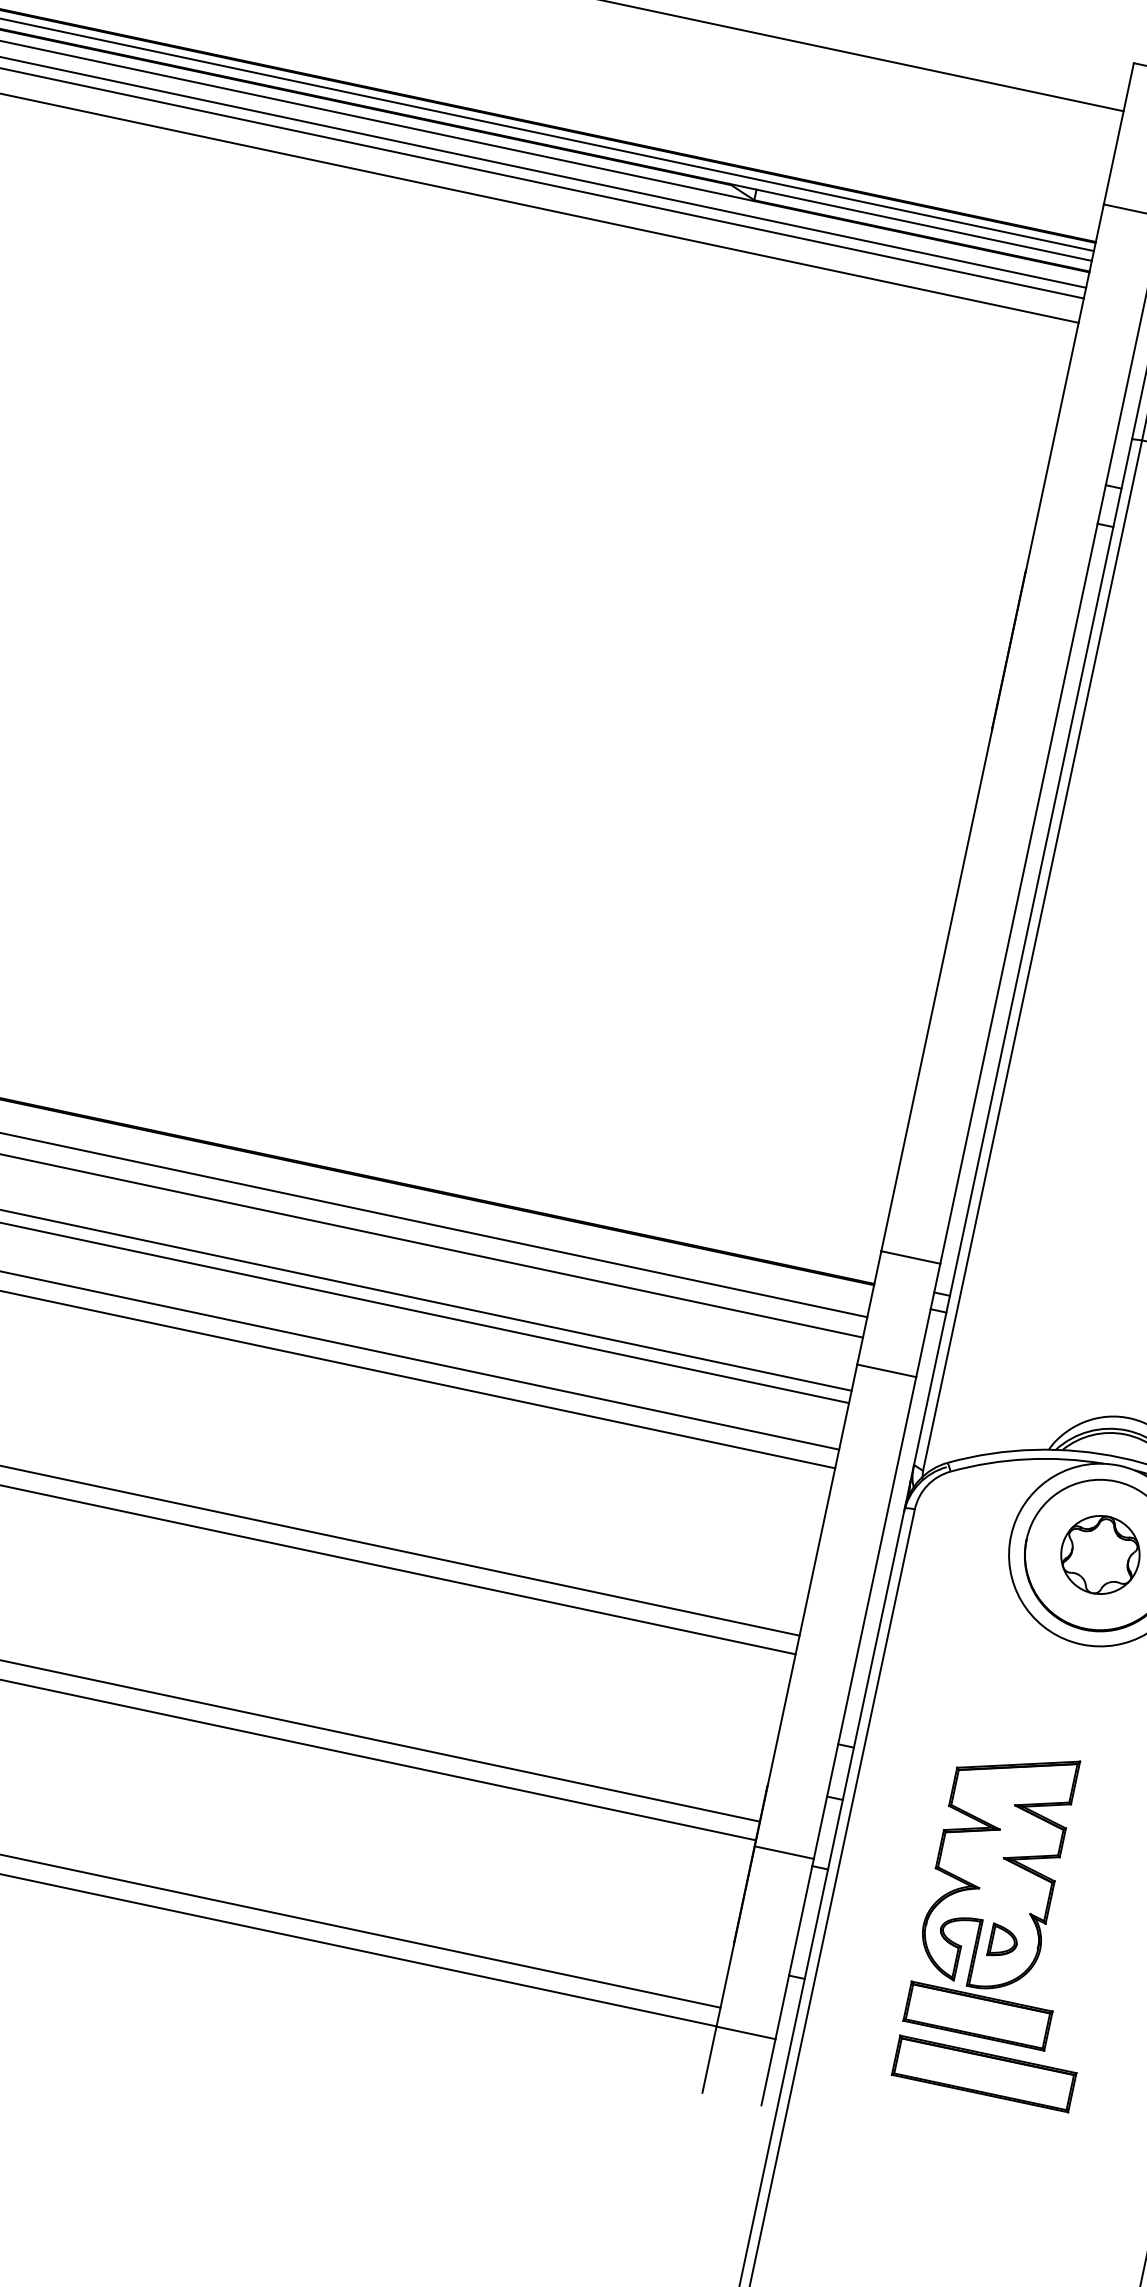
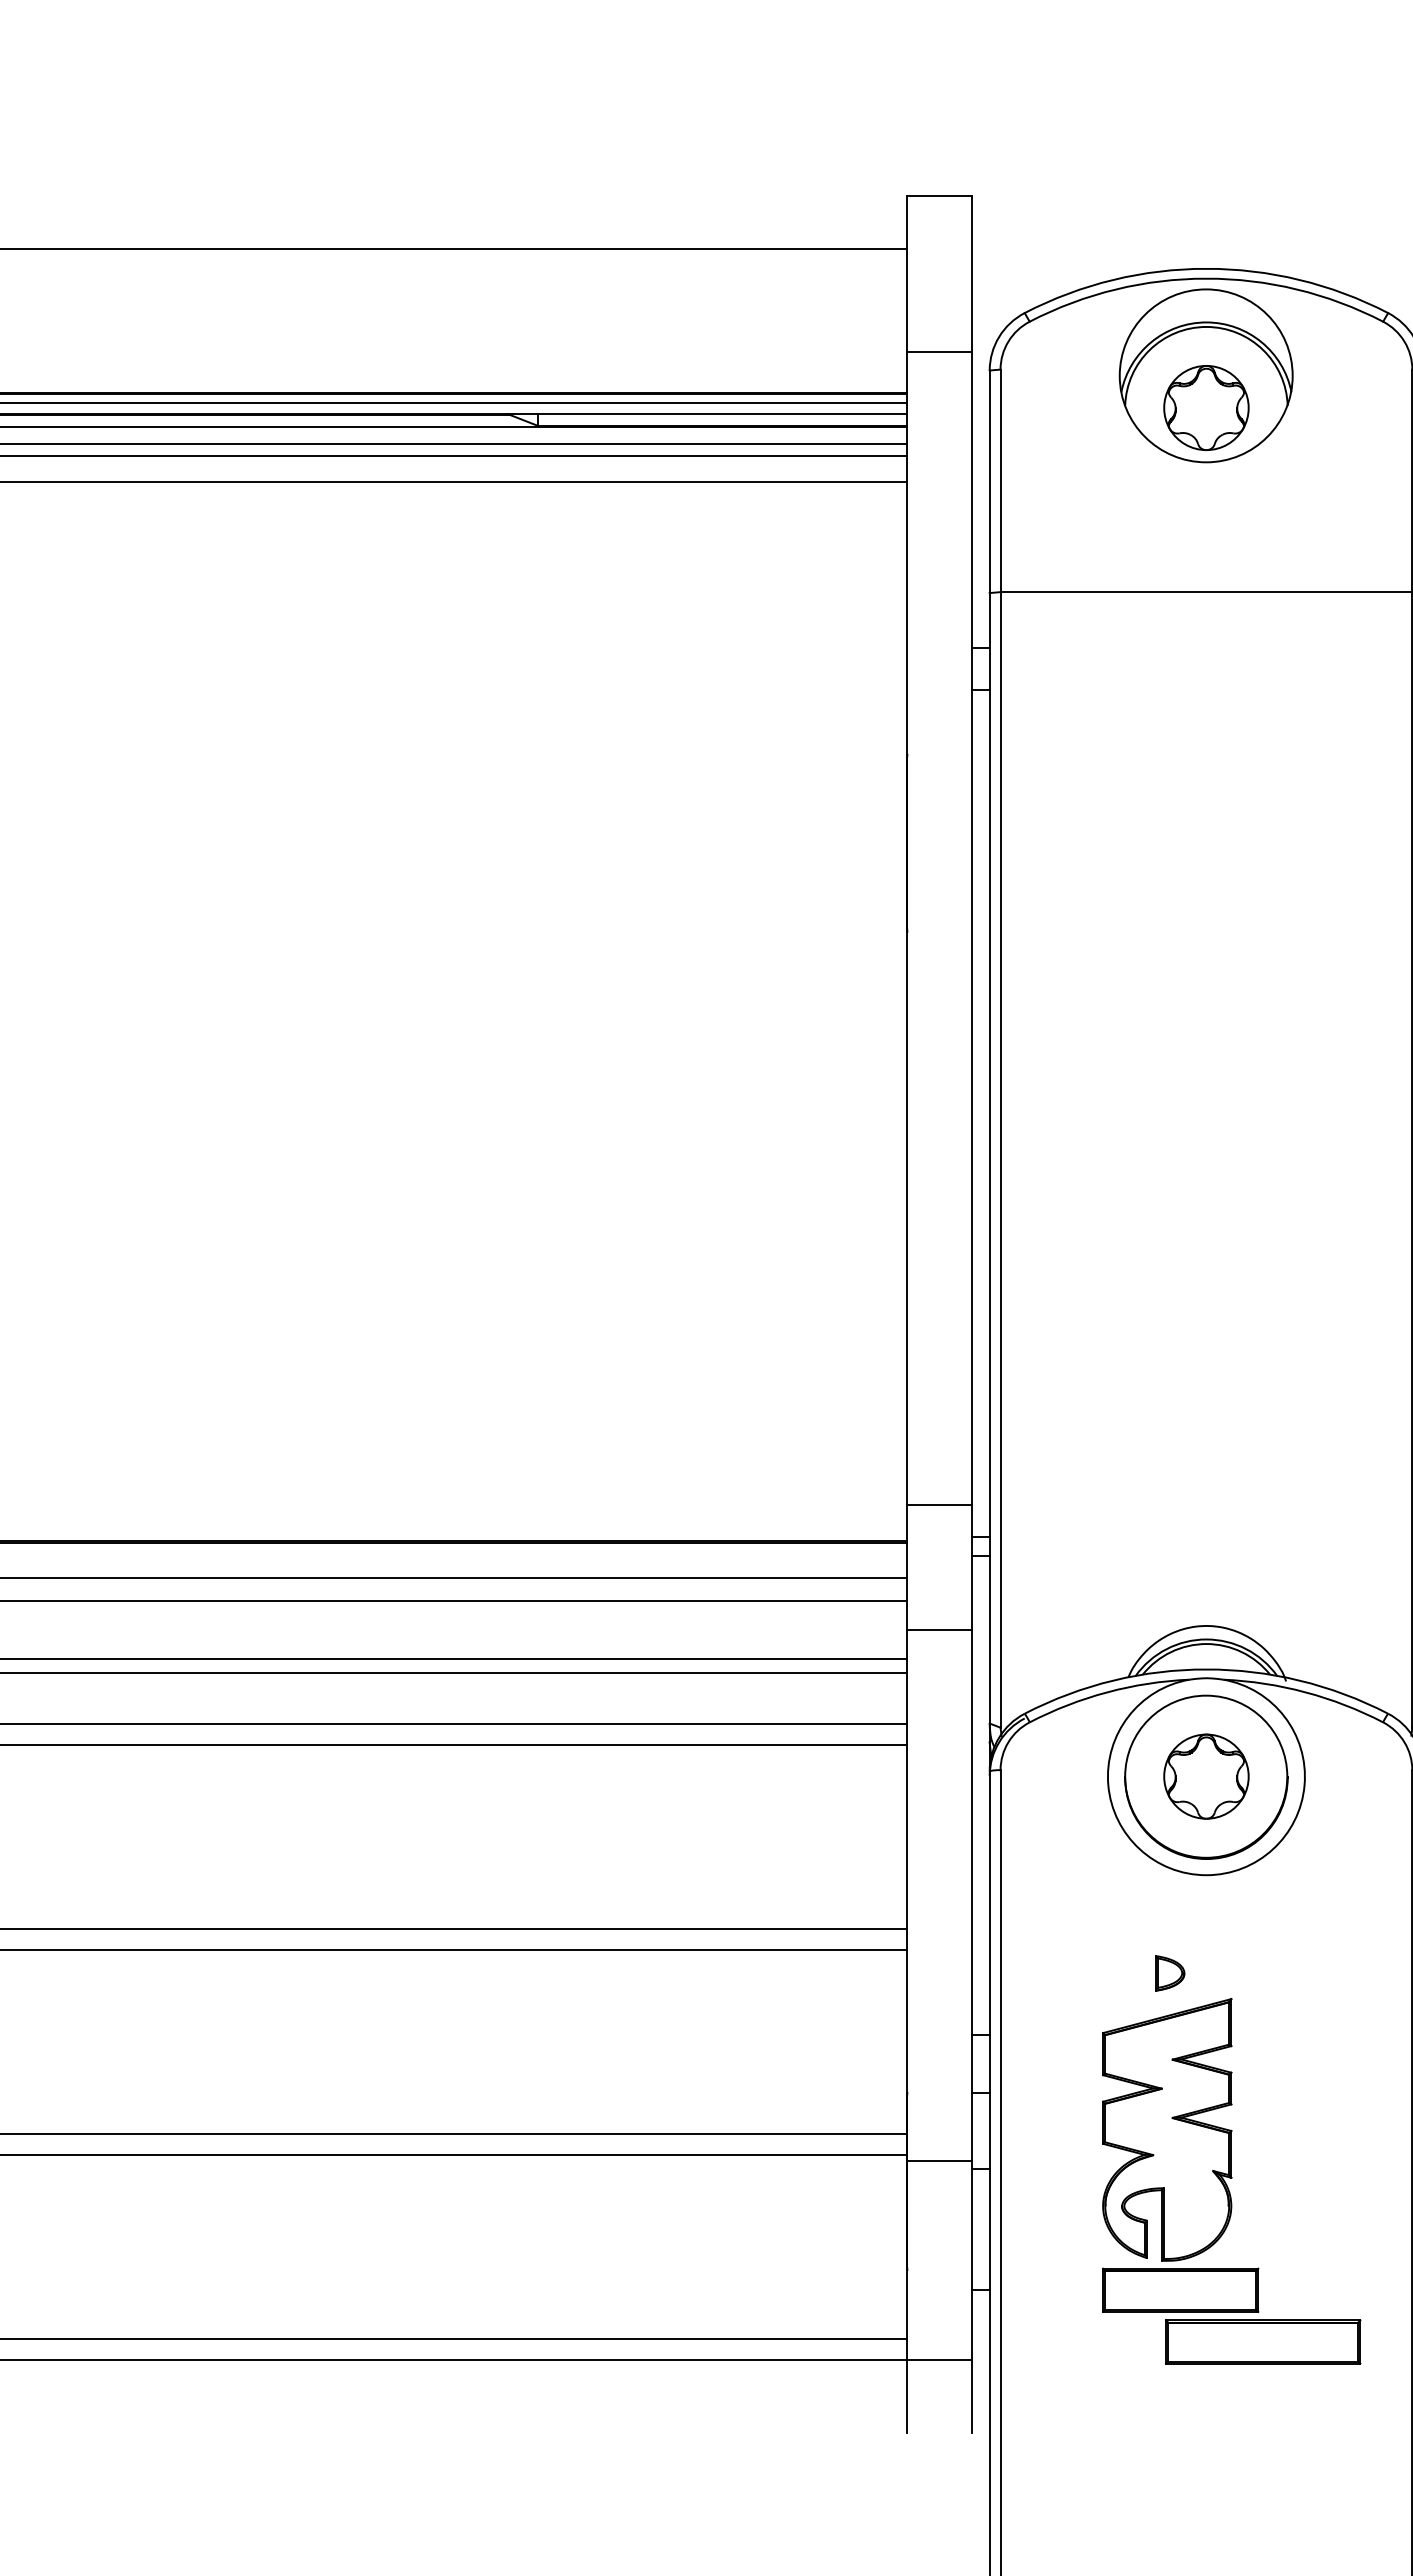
part: (1003, 1942) -> (1170, 1973), moved
part: (984, 2073) -> (1263, 2341), moved

